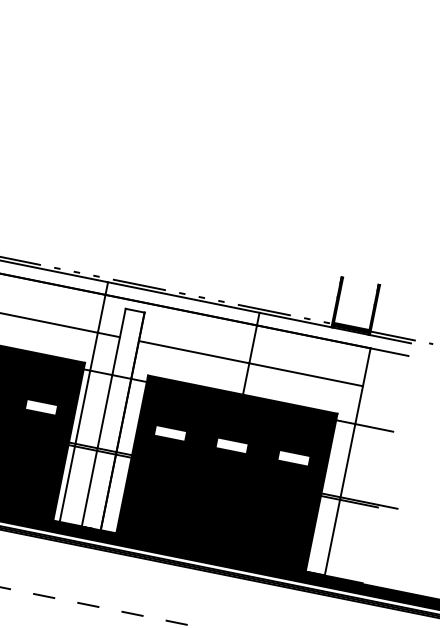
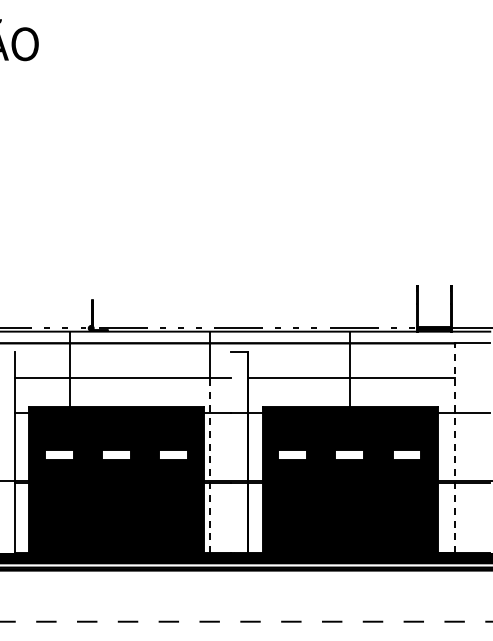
line: (103, 417) -> (230, 452), removed
line: (79, 427) -> (210, 465), solid -> dashed
line: (347, 462) -> (455, 448), solid -> dashed

